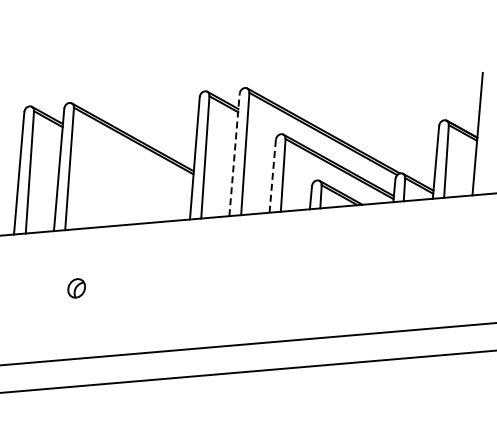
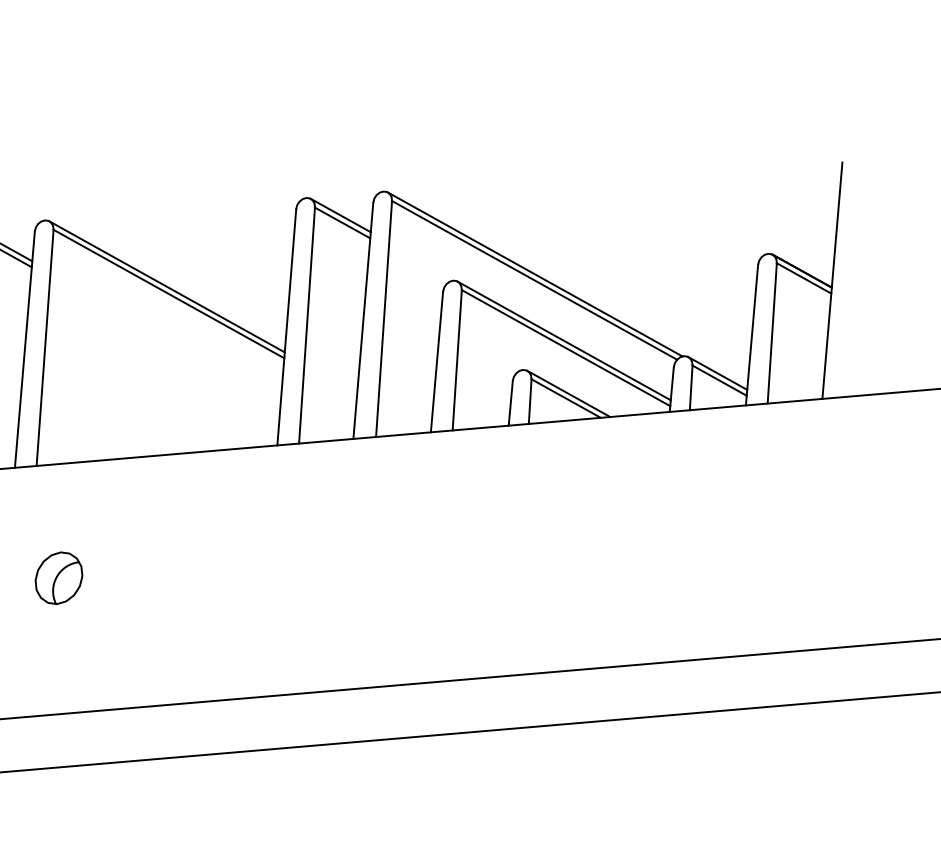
line: (234, 154) -> (363, 319), dashed -> solid
line: (272, 176) -> (436, 362), dashed -> solid
part: (76, 288) -> (58, 578), size x1.43

